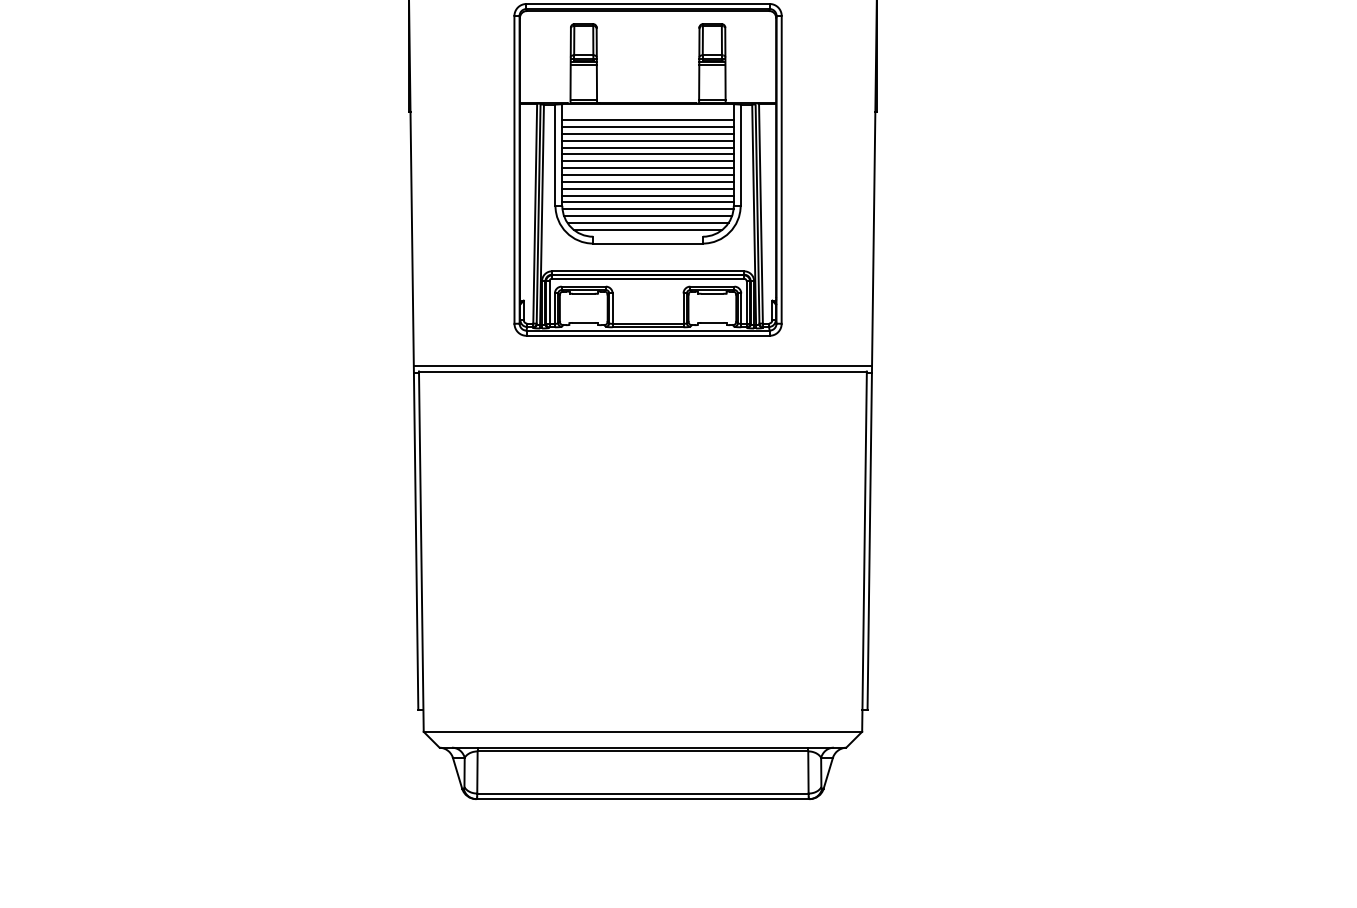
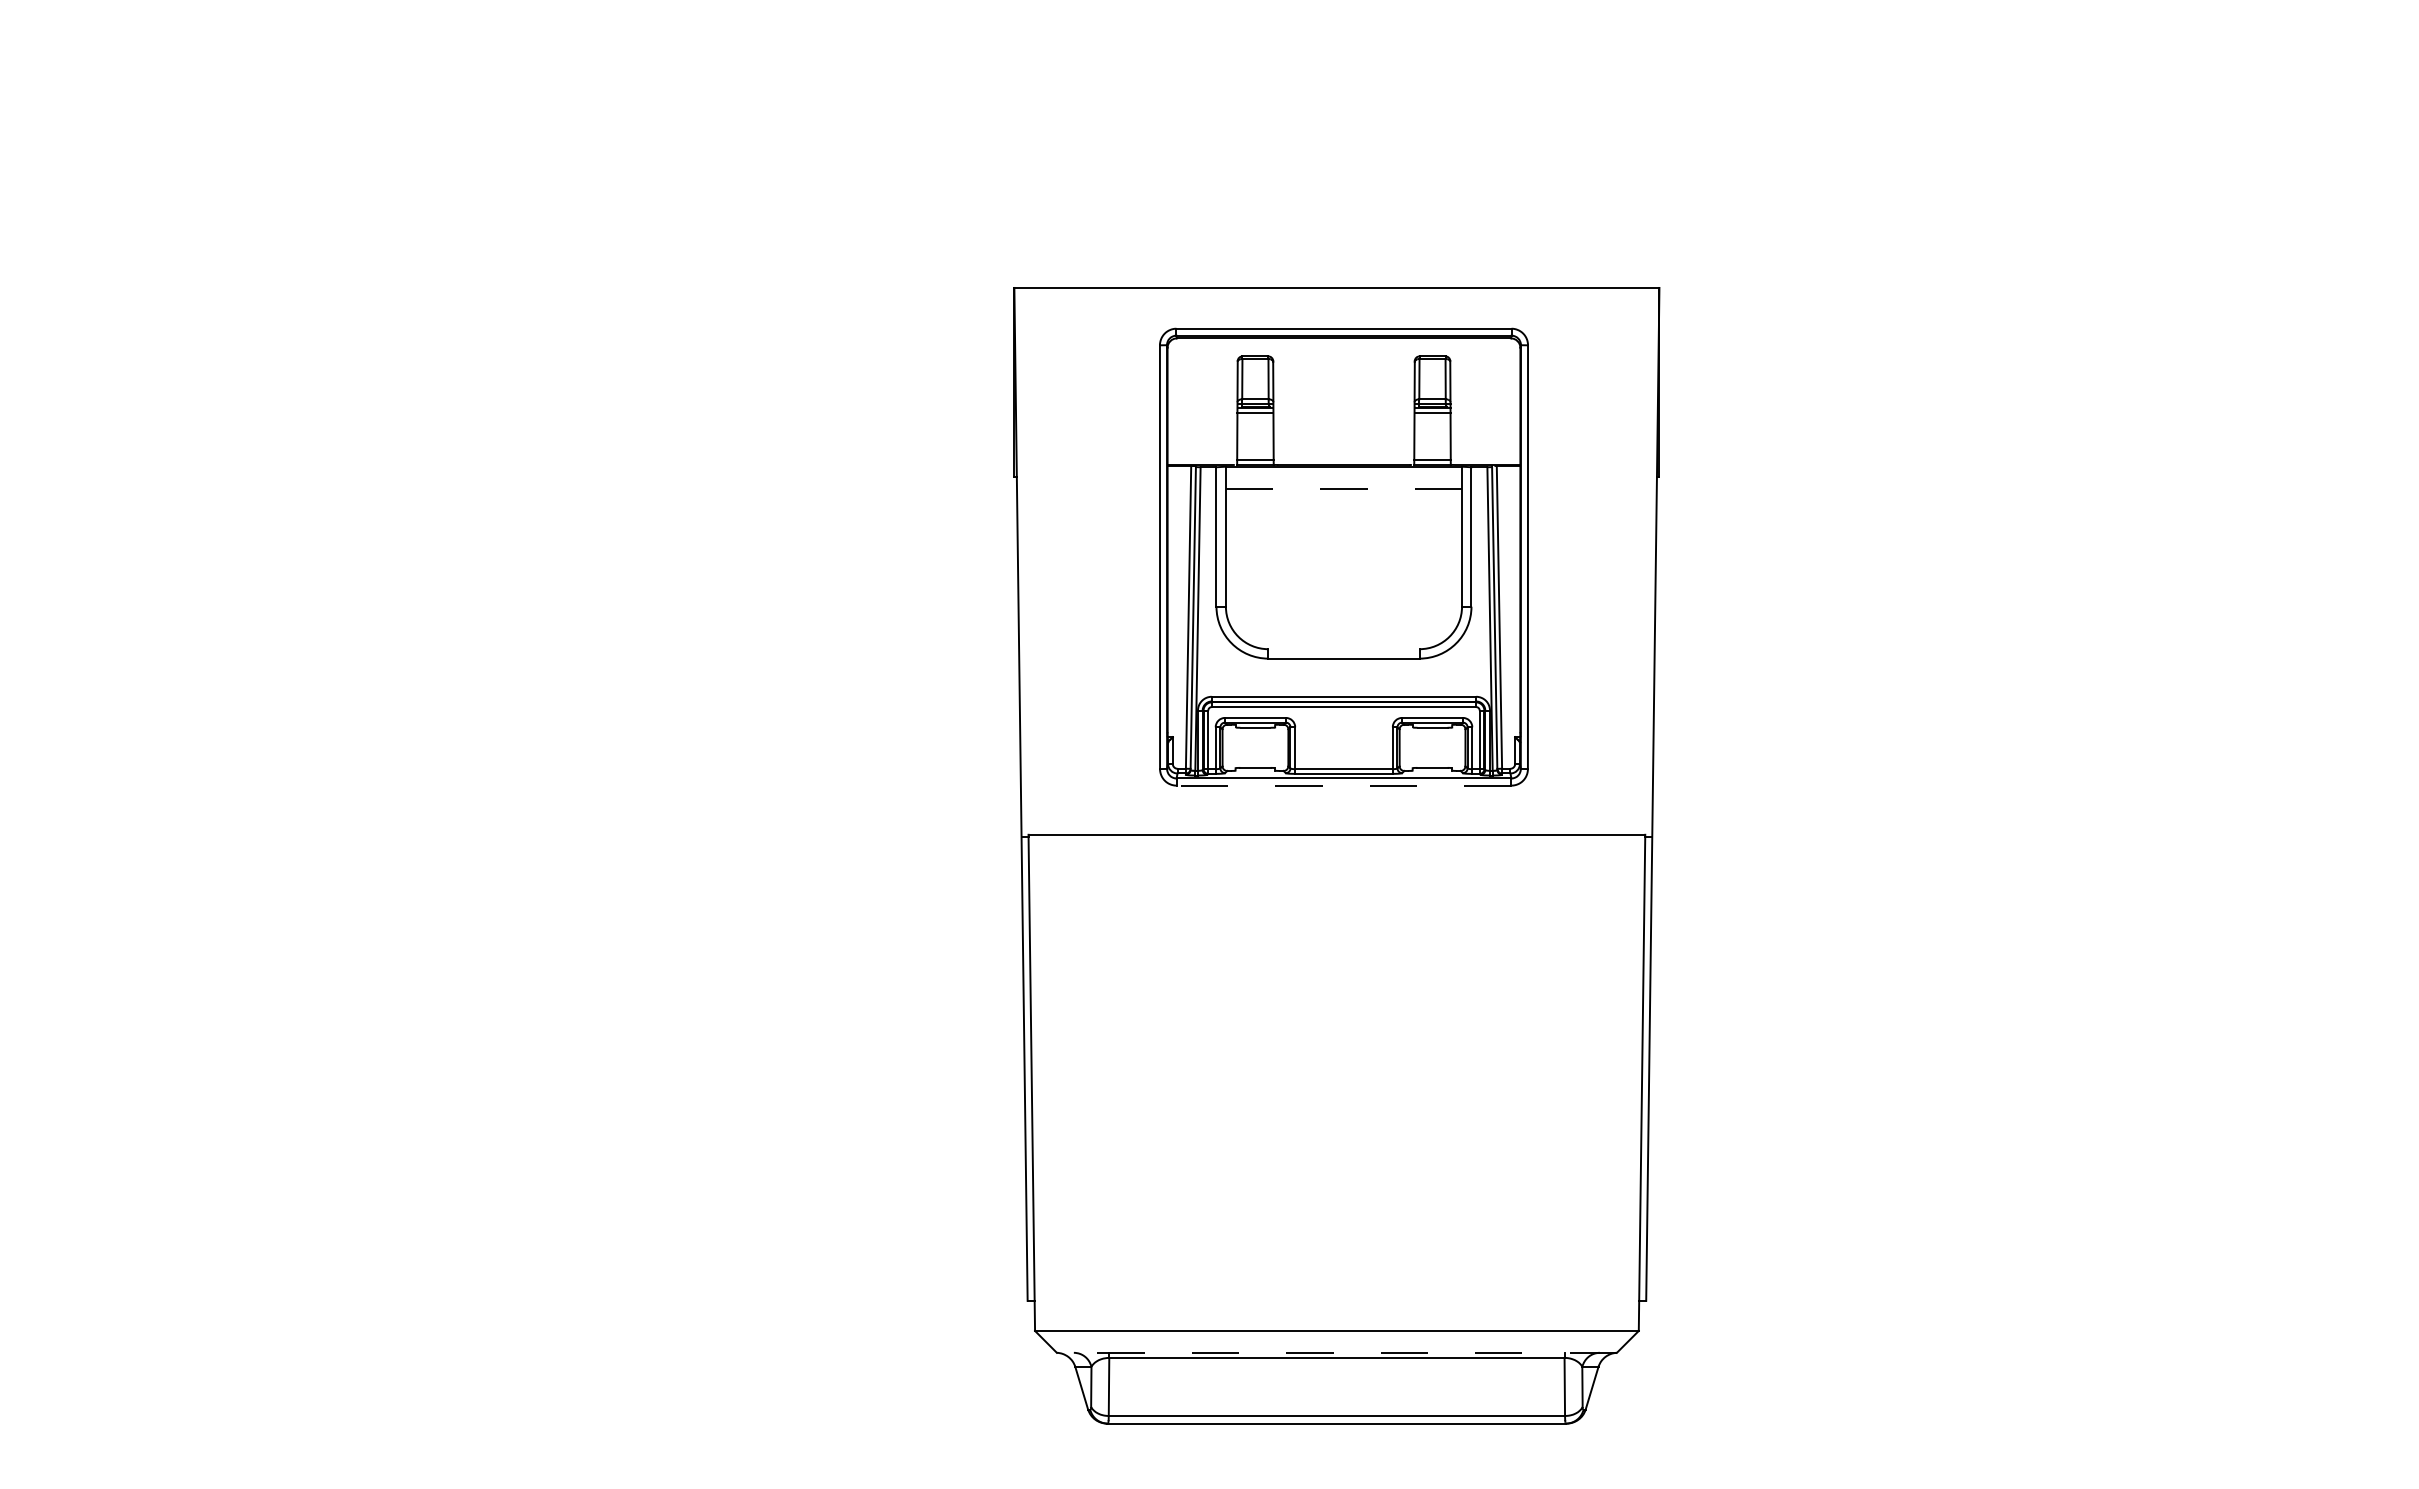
line: (648, 120) -> (1344, 488), solid -> dashed
line: (647, 127) -> (1343, 498), removed
line: (647, 133) -> (1343, 507), removed
line: (647, 140) -> (1343, 516), removed
line: (647, 147) -> (1343, 526), removed
line: (647, 154) -> (1343, 535), removed
line: (647, 161) -> (1343, 545), removed
line: (647, 167) -> (1343, 554), removed
line: (647, 175) -> (1343, 564), removed
line: (647, 181) -> (1343, 573), removed
line: (647, 189) -> (1343, 583), removed
line: (647, 195) -> (1343, 592), removed
line: (647, 202) -> (1343, 601), removed
line: (647, 209) -> (1343, 611), removed
line: (647, 215) -> (1343, 620), removed
line: (647, 223) -> (1343, 630), removed
line: (647, 229) -> (1343, 639), removed
line: (647, 335) -> (1343, 785), solid -> dashed
line: (642, 365) -> (1336, 826), removed
line: (642, 747) -> (1336, 1352), solid -> dashed

